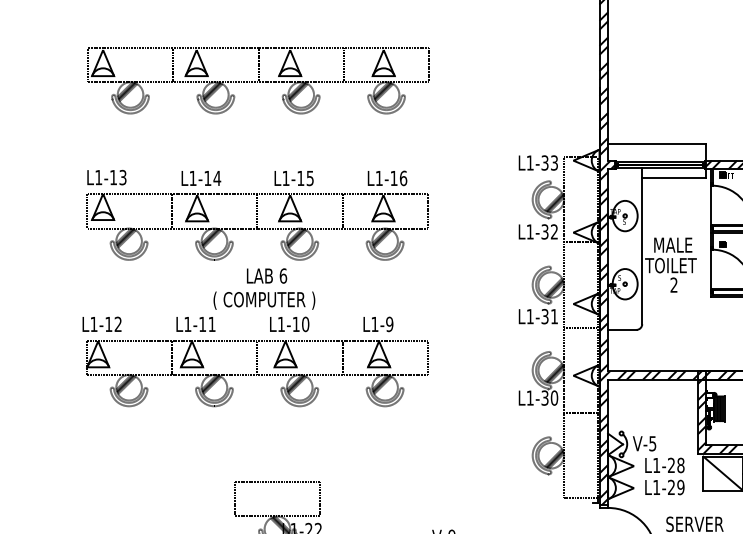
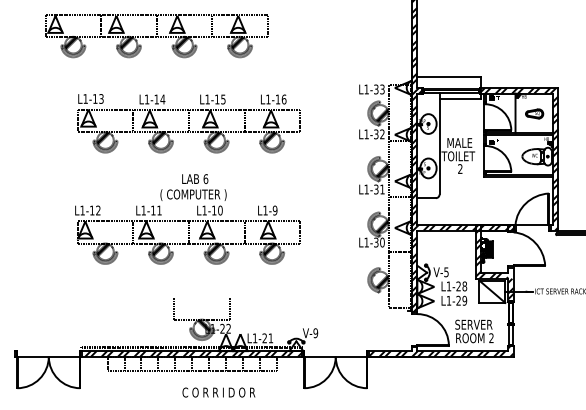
part: (258, 81) -> (156, 36), moved
part: (255, 338) -> (187, 219), moved
line: (276, 482) -> (201, 297), removed

